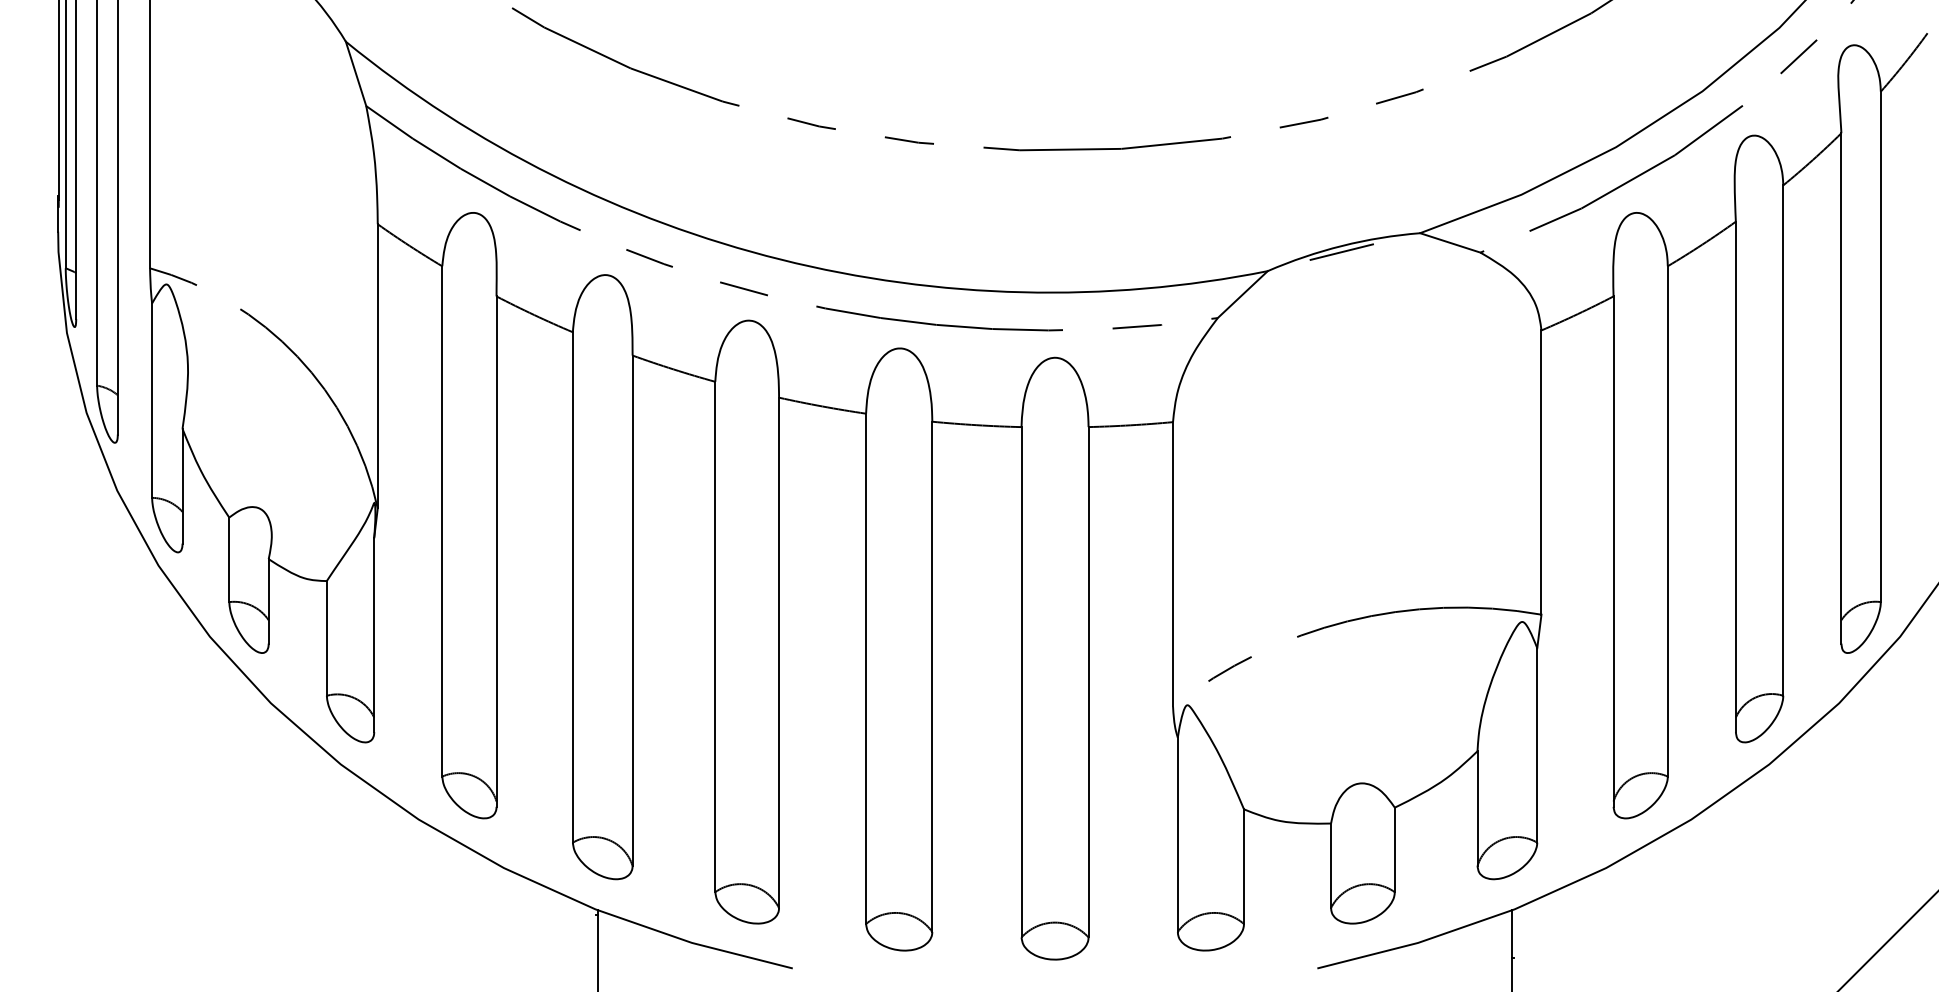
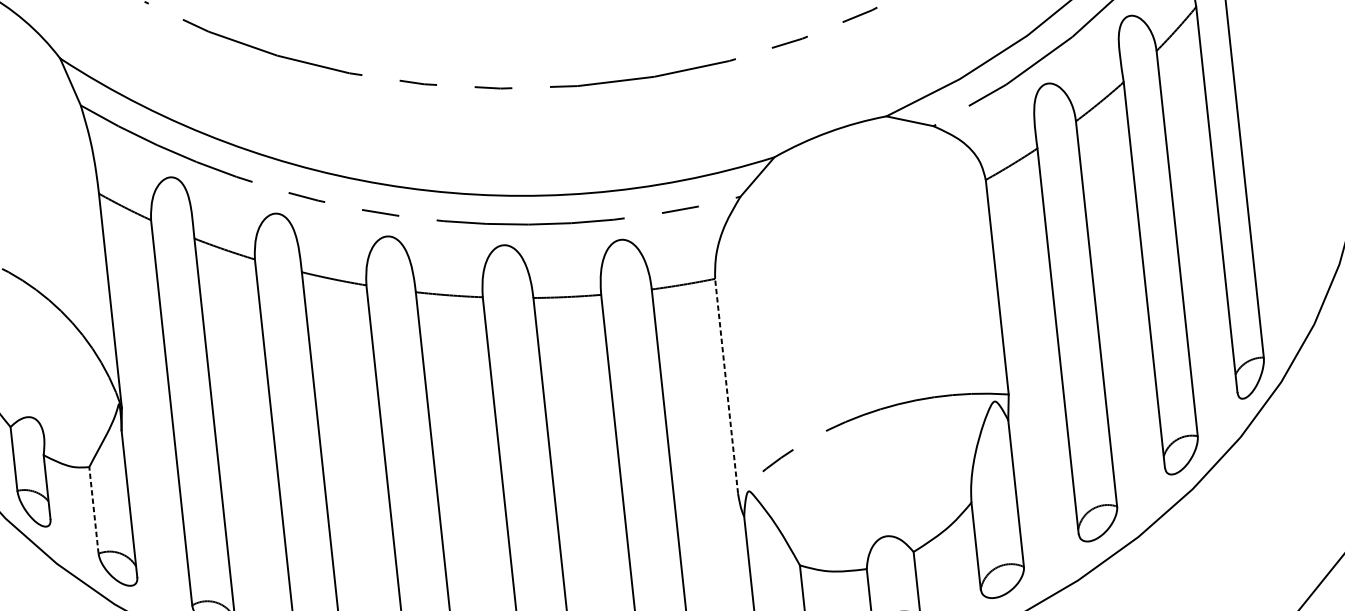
line: (1341, 251) -> (828, 136), removed
line: (1173, 563) -> (726, 385), solid -> dashed
line: (326, 637) -> (93, 509), solid -> dashed

